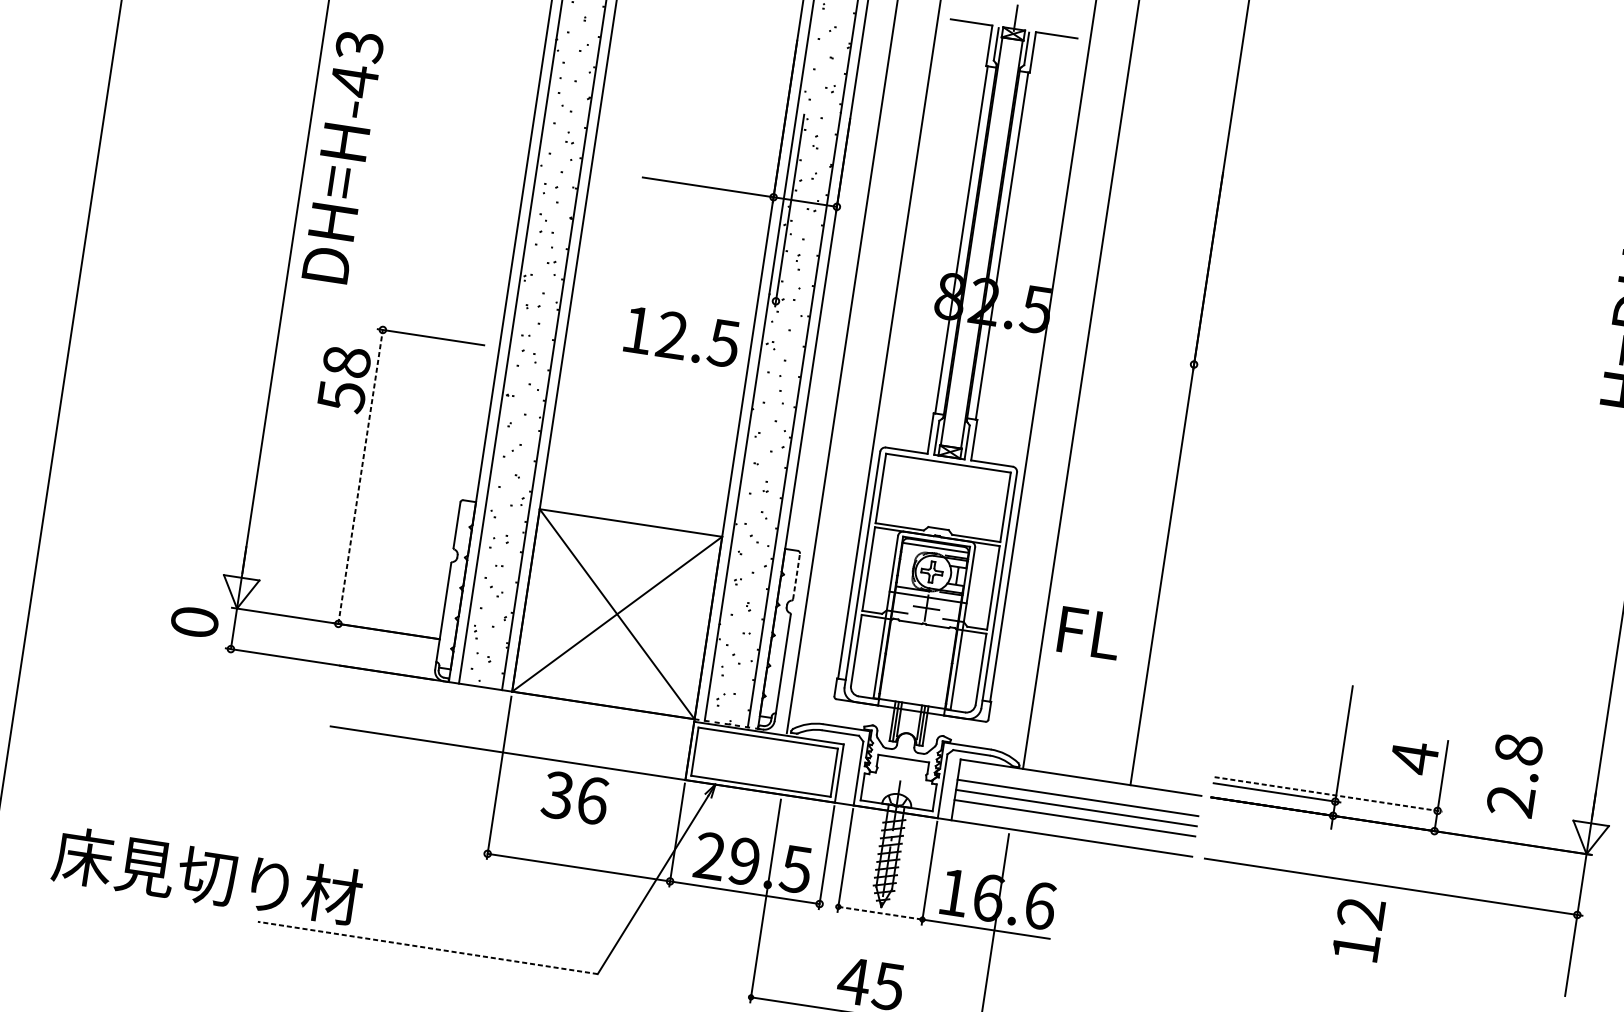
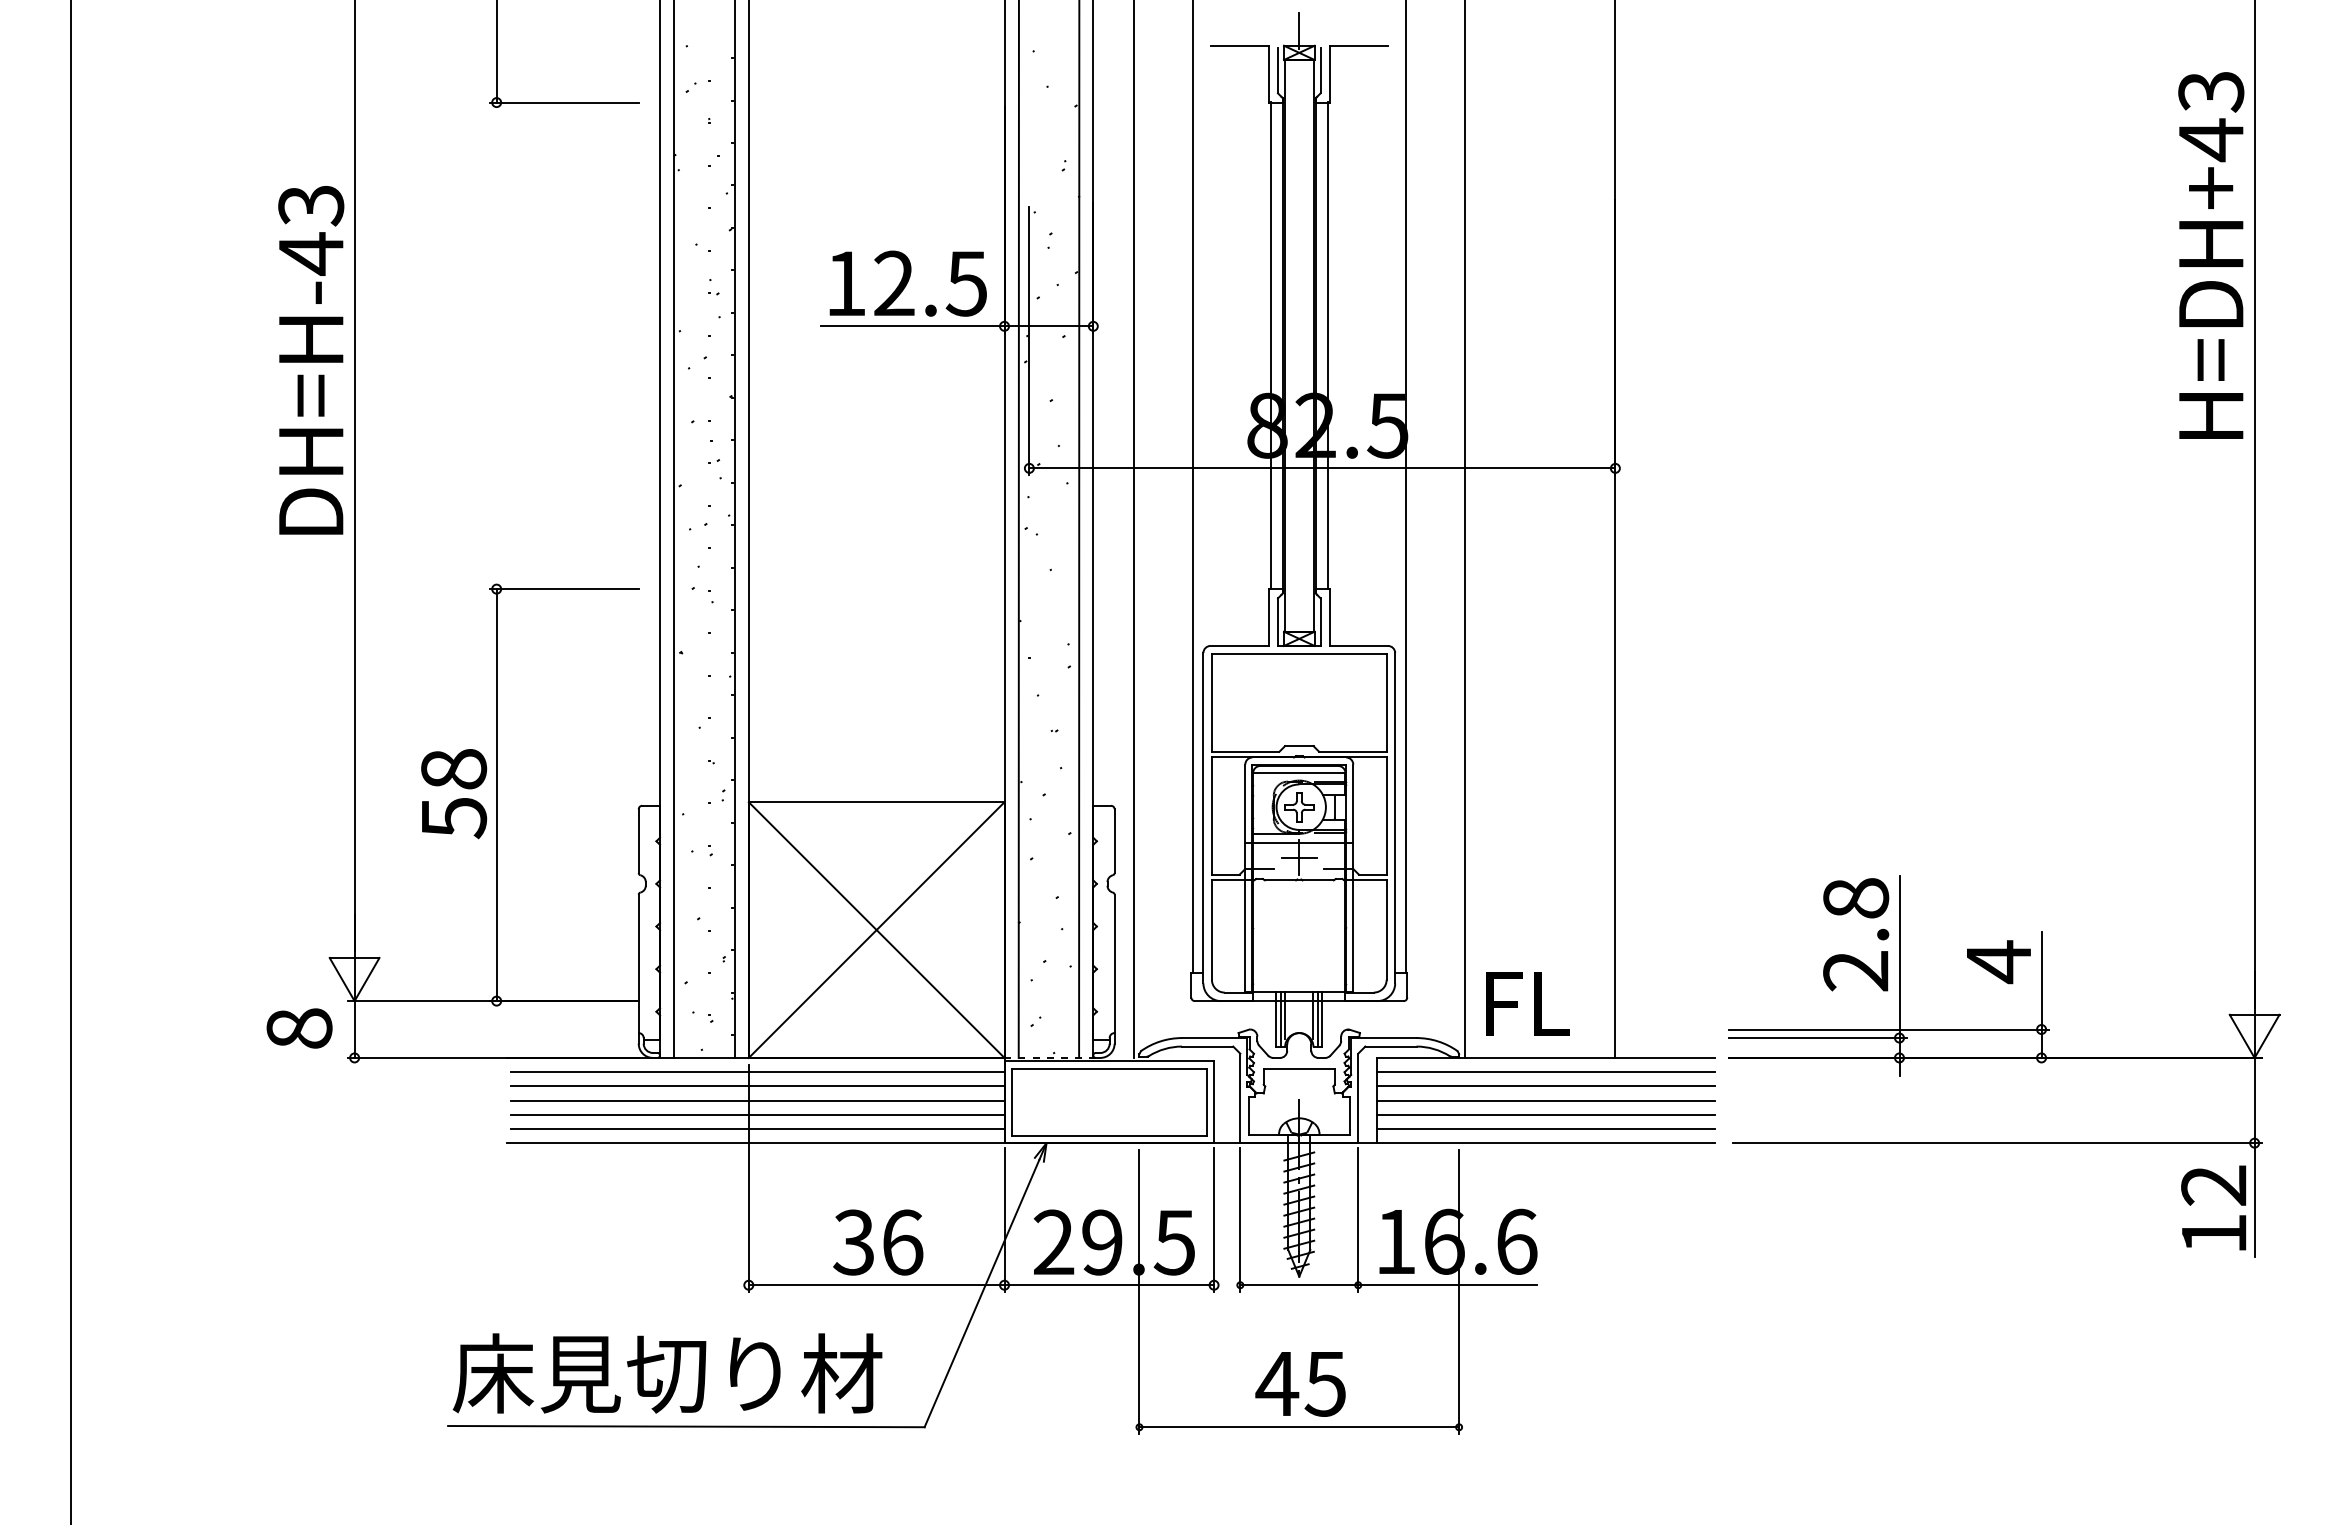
text: (343, 157) -> (311, 360), moved
line: (985, 333) -> (1322, 468), added
text: (681, 336) -> (907, 283), moved
text: (344, 379) -> (454, 794), moved
line: (360, 477) -> (496, 795), dashed -> solid
line: (796, 576) -> (1114, 841), dashed -> solid
text: (194, 622) -> (299, 1028), 0 -> 8
text: (1089, 632) -> (1527, 1003), moved
line: (516, 702) -> (757, 1072), added
line: (515, 712) -> (757, 1086), added
line: (513, 722) -> (757, 1100), added
line: (512, 732) -> (757, 1114), added
line: (510, 742) -> (757, 1128), added
text: (1515, 775) -> (1856, 934), moved
line: (1079, 788) -> (1545, 1072), added
line: (1328, 794) -> (1888, 1029), dashed -> solid
text: (575, 797) -> (878, 1242), moved
line: (1072, 827) -> (1545, 1128), added
text: (207, 875) -> (667, 1373), moved
line: (880, 913) -> (1299, 1285), dashed -> solid
text: (1358, 928) -> (2213, 1207), moved
line: (427, 947) -> (685, 1426), dashed -> solid

